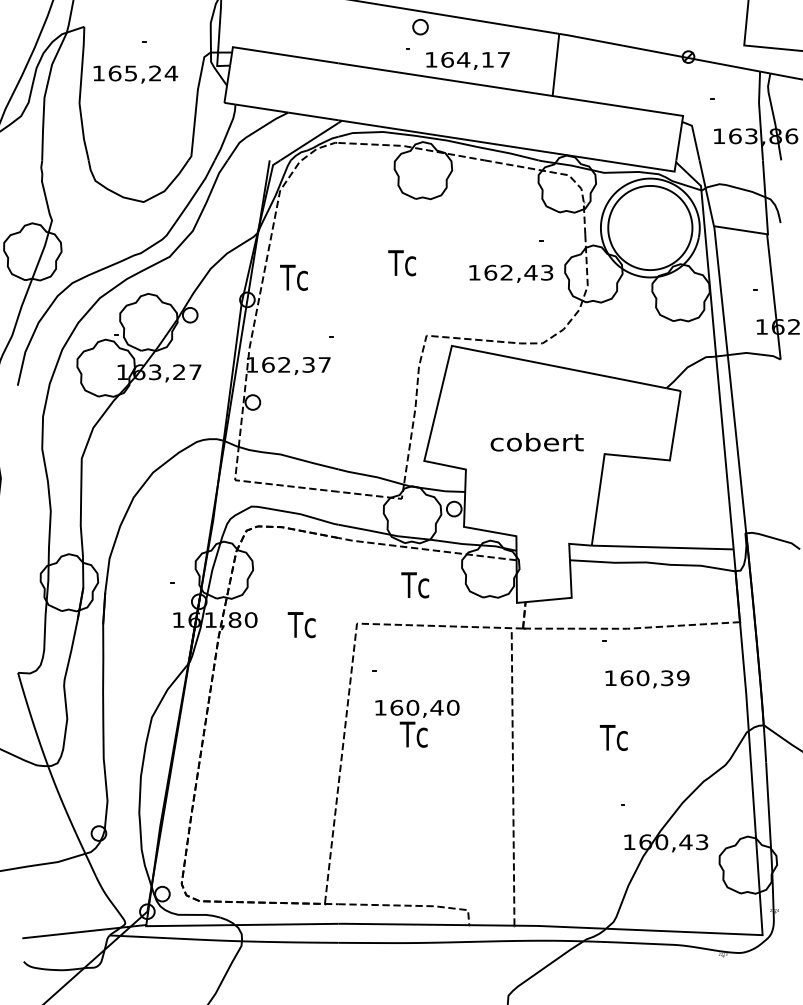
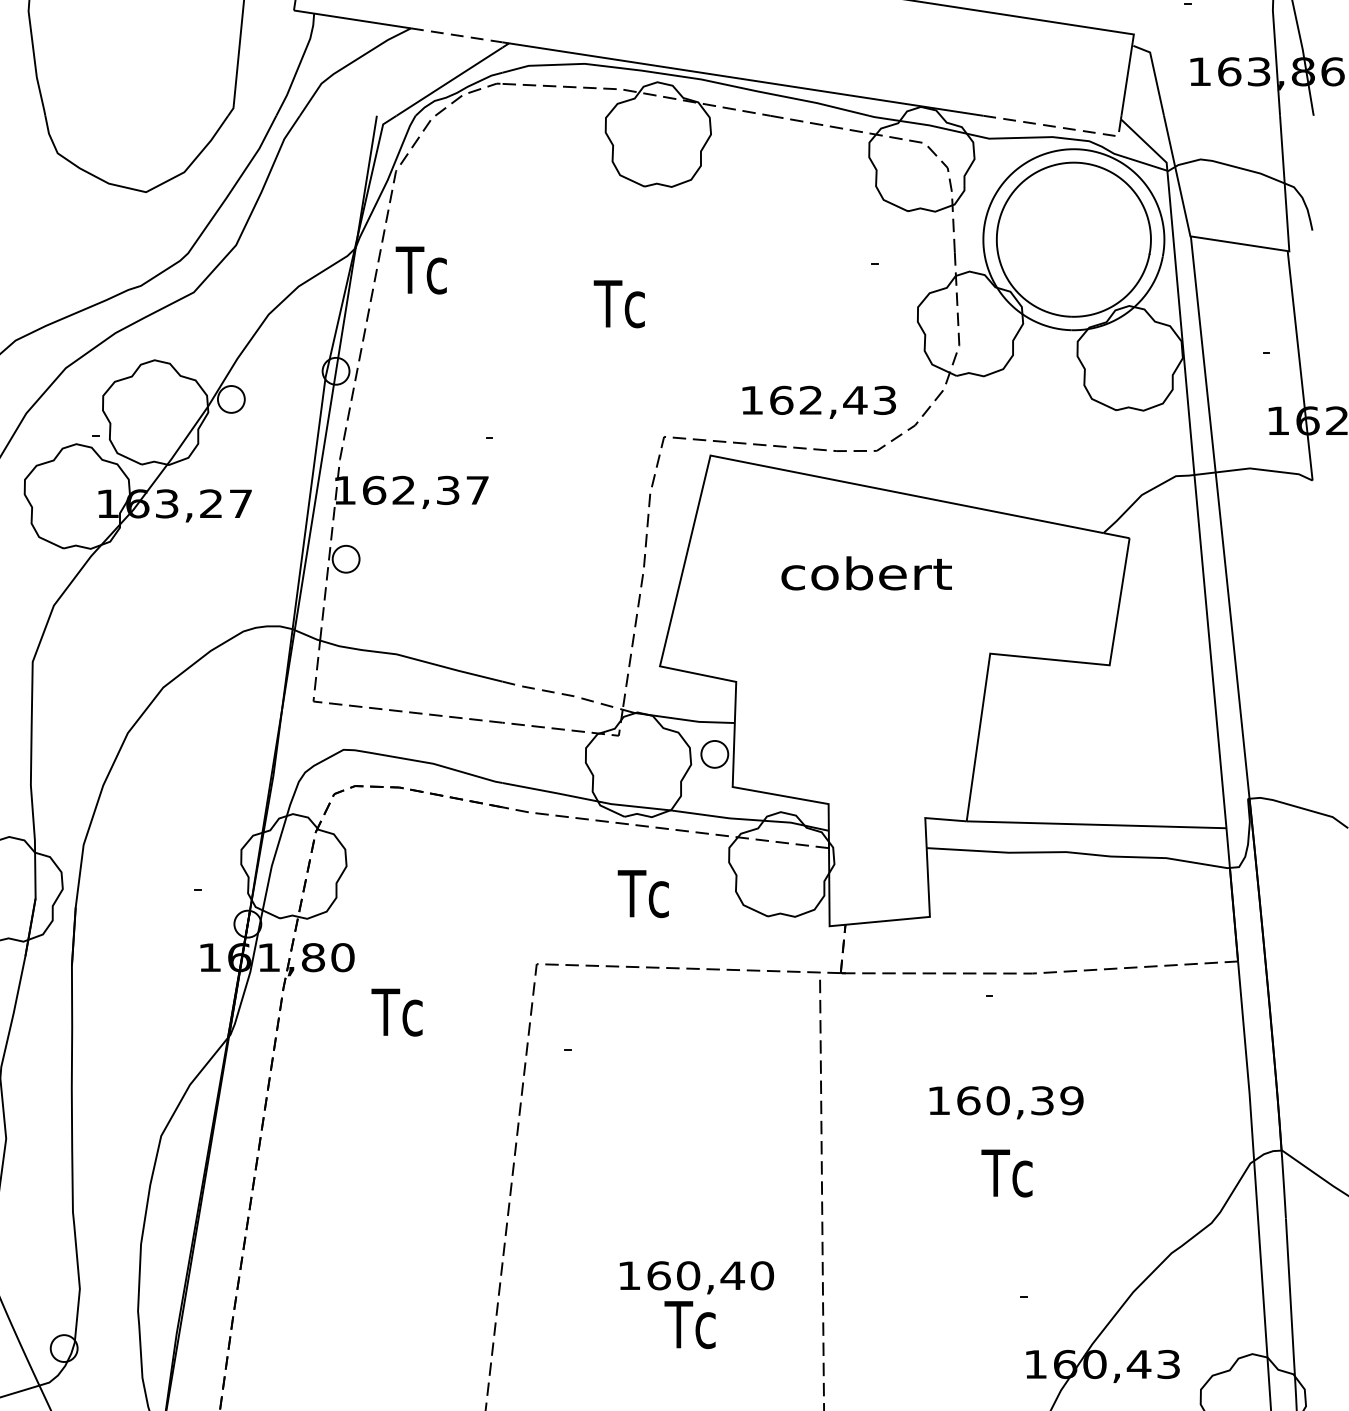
line: (313, 116) -> (457, 35), solid -> dashed
line: (643, 166) -> (1061, 127), solid -> dashed
text: (511, 273) -> (819, 401), moved
text: (293, 277) -> (420, 269), moved
text: (536, 442) -> (865, 573), moved
line: (371, 476) -> (563, 694), solid -> dashed
text: (301, 625) -> (396, 1013), moved
text: (647, 679) -> (1006, 1103), moved
text: (417, 723) -> (696, 1304), moved

